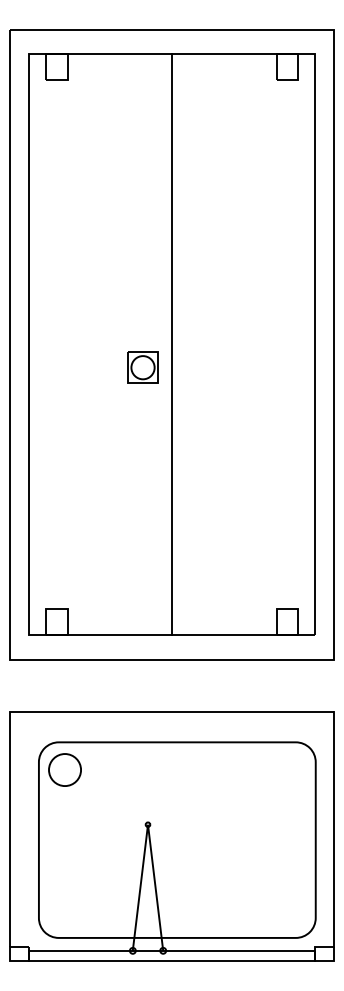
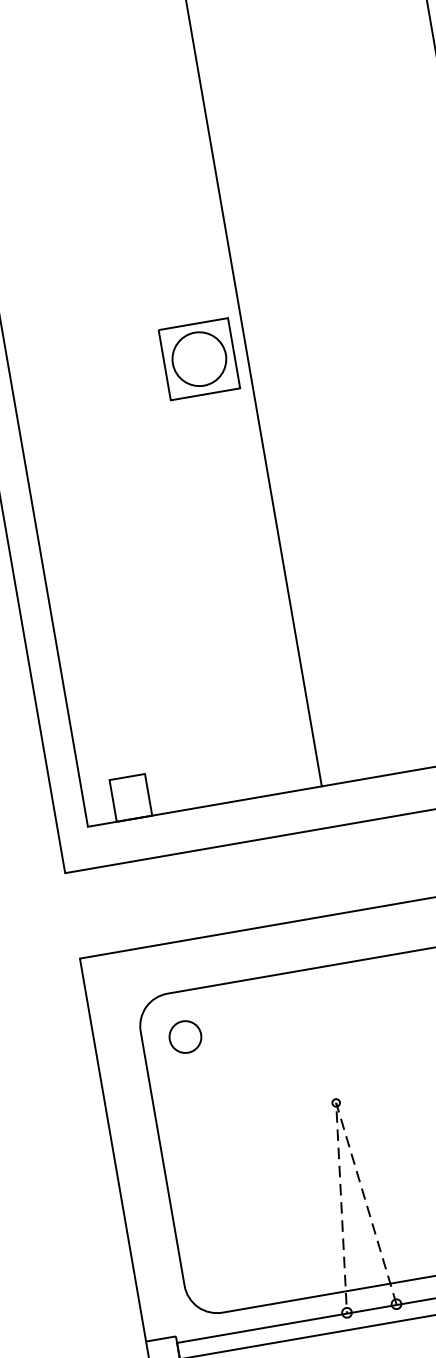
part: (142, 367) -> (198, 358), size x1.4
circle: (64, 769) -> (184, 1036), size x0.6
line: (148, 824) -> (336, 1102), solid -> dashed

